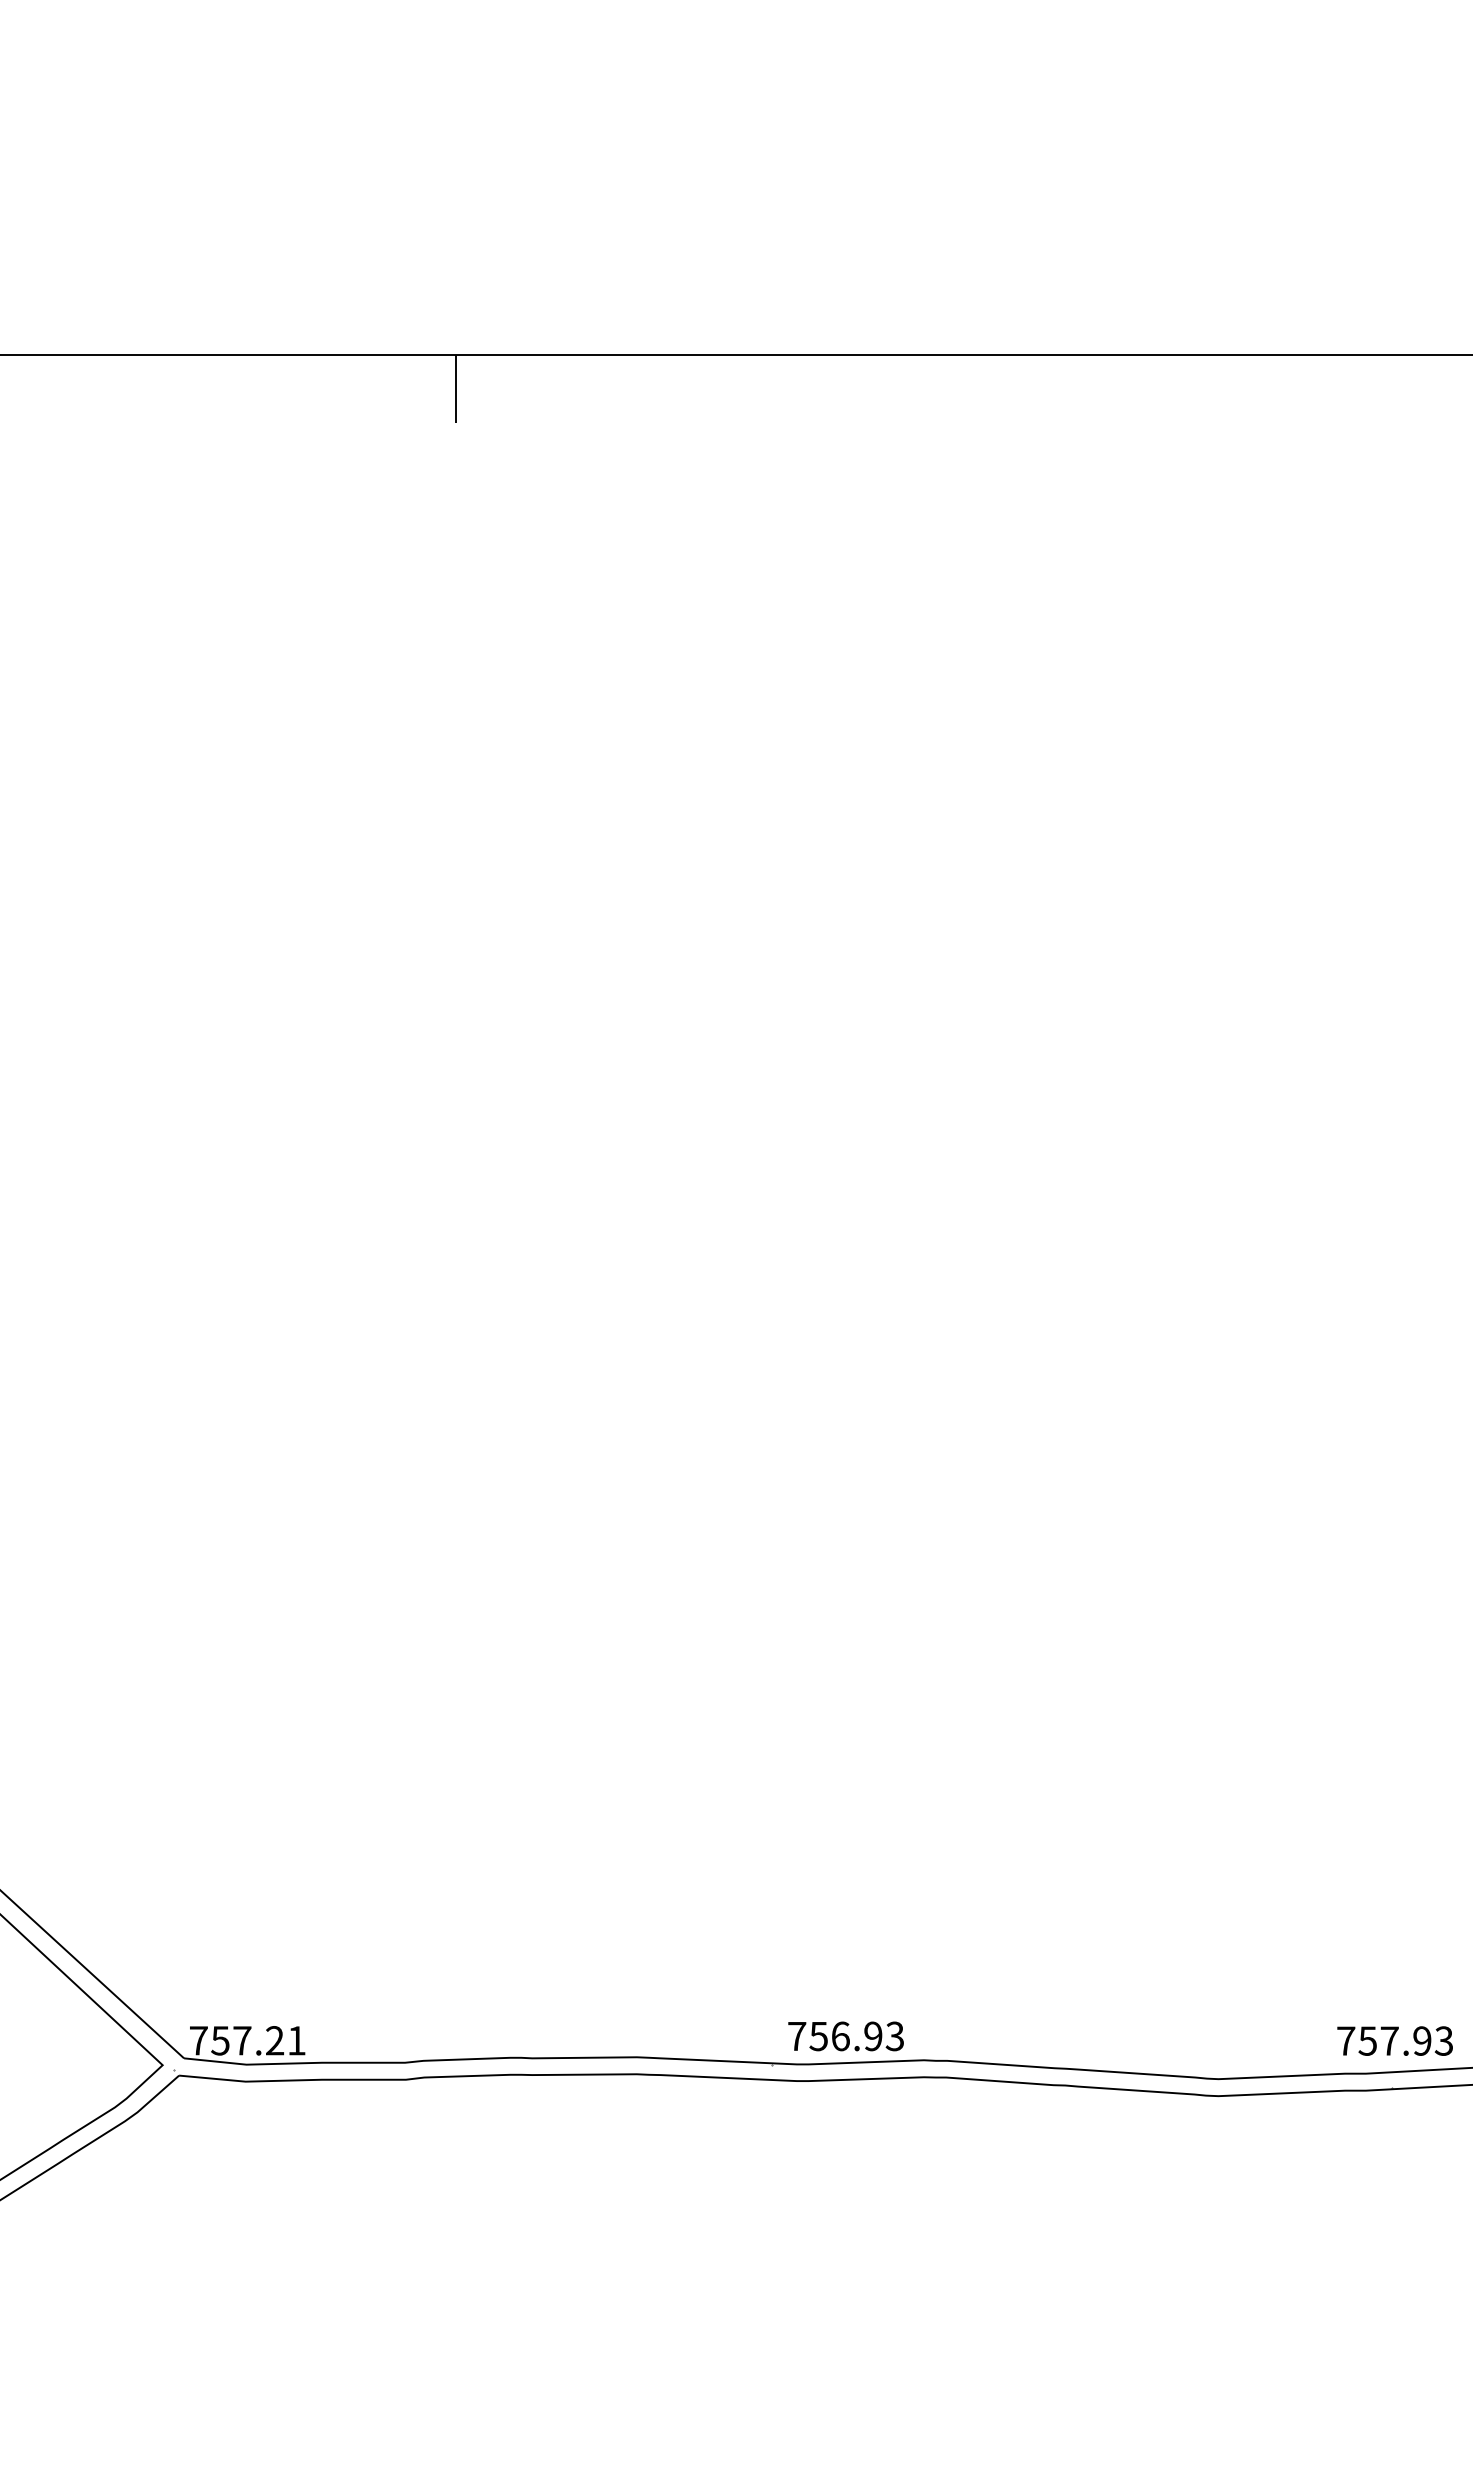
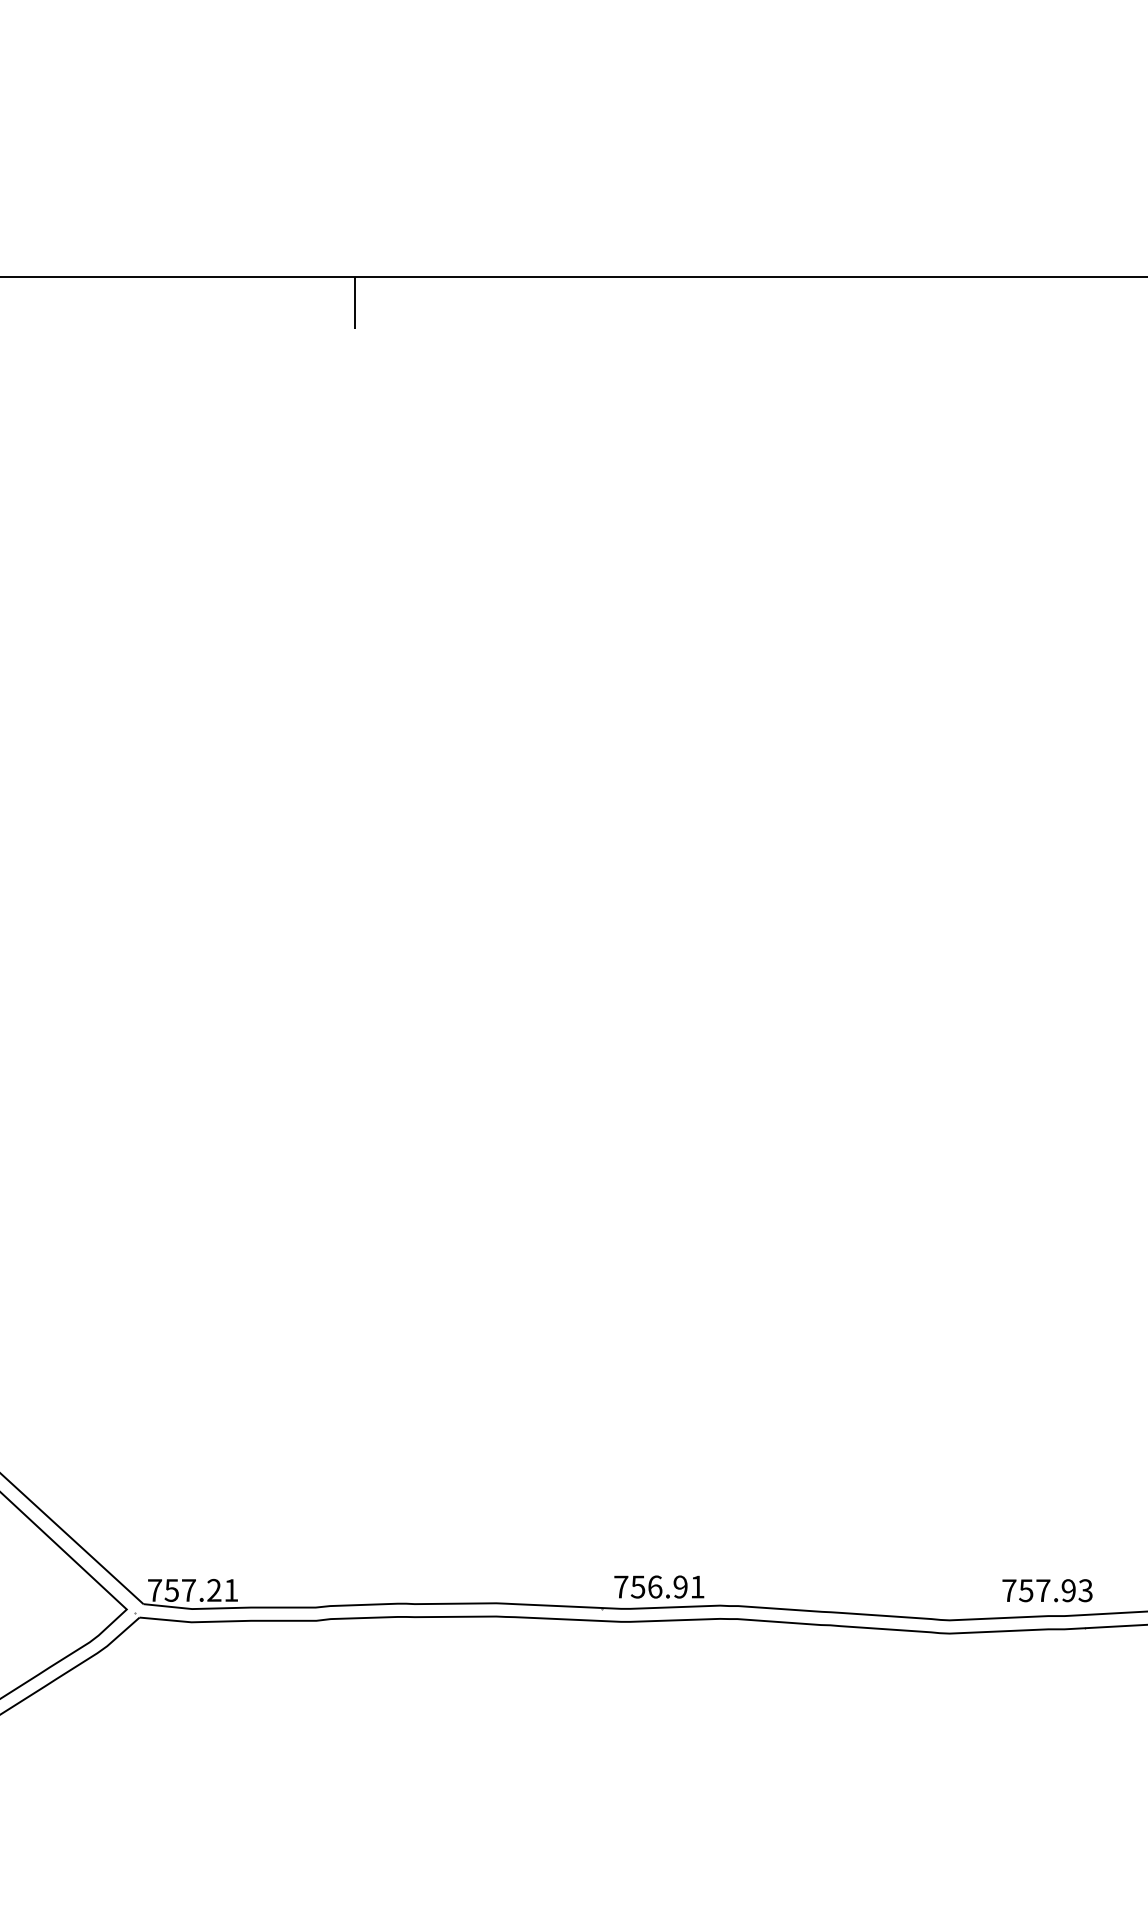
text: (894, 2036) -> (697, 1587), 756.93 -> 756.91
text: (1394, 2040) -> (1047, 1590), moved

